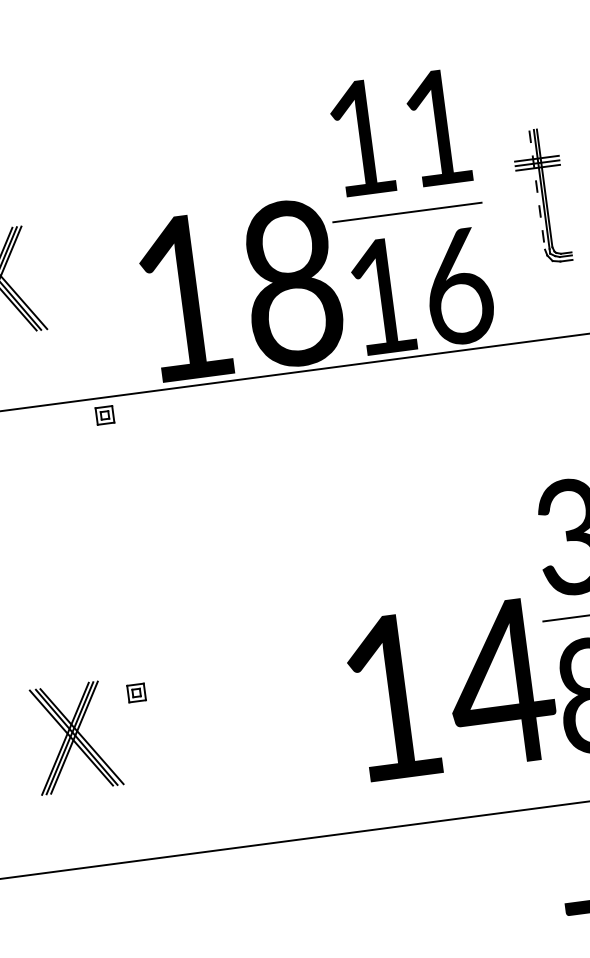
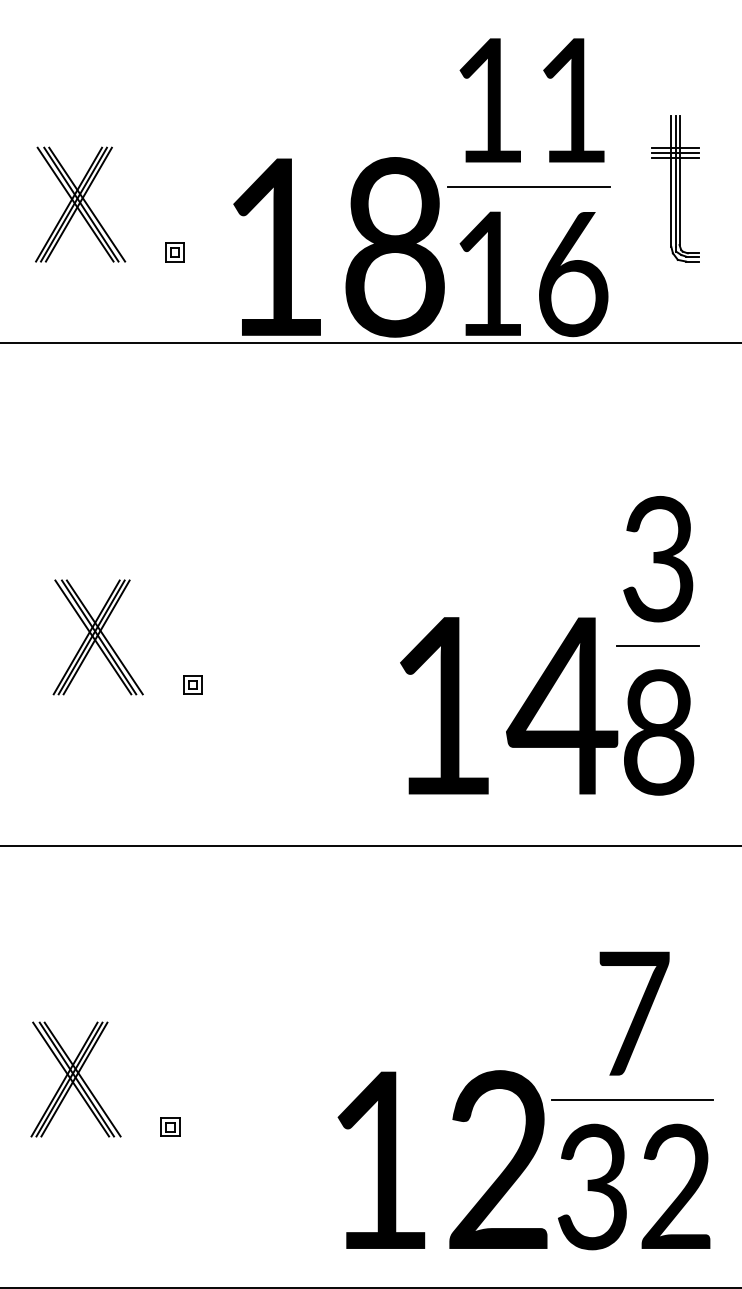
line: (537, 190) -> (671, 182), dashed -> solid
part: (104, 415) -> (174, 252), moved
part: (136, 692) -> (192, 684), moved
part: (75, 737) -> (97, 637), moved

